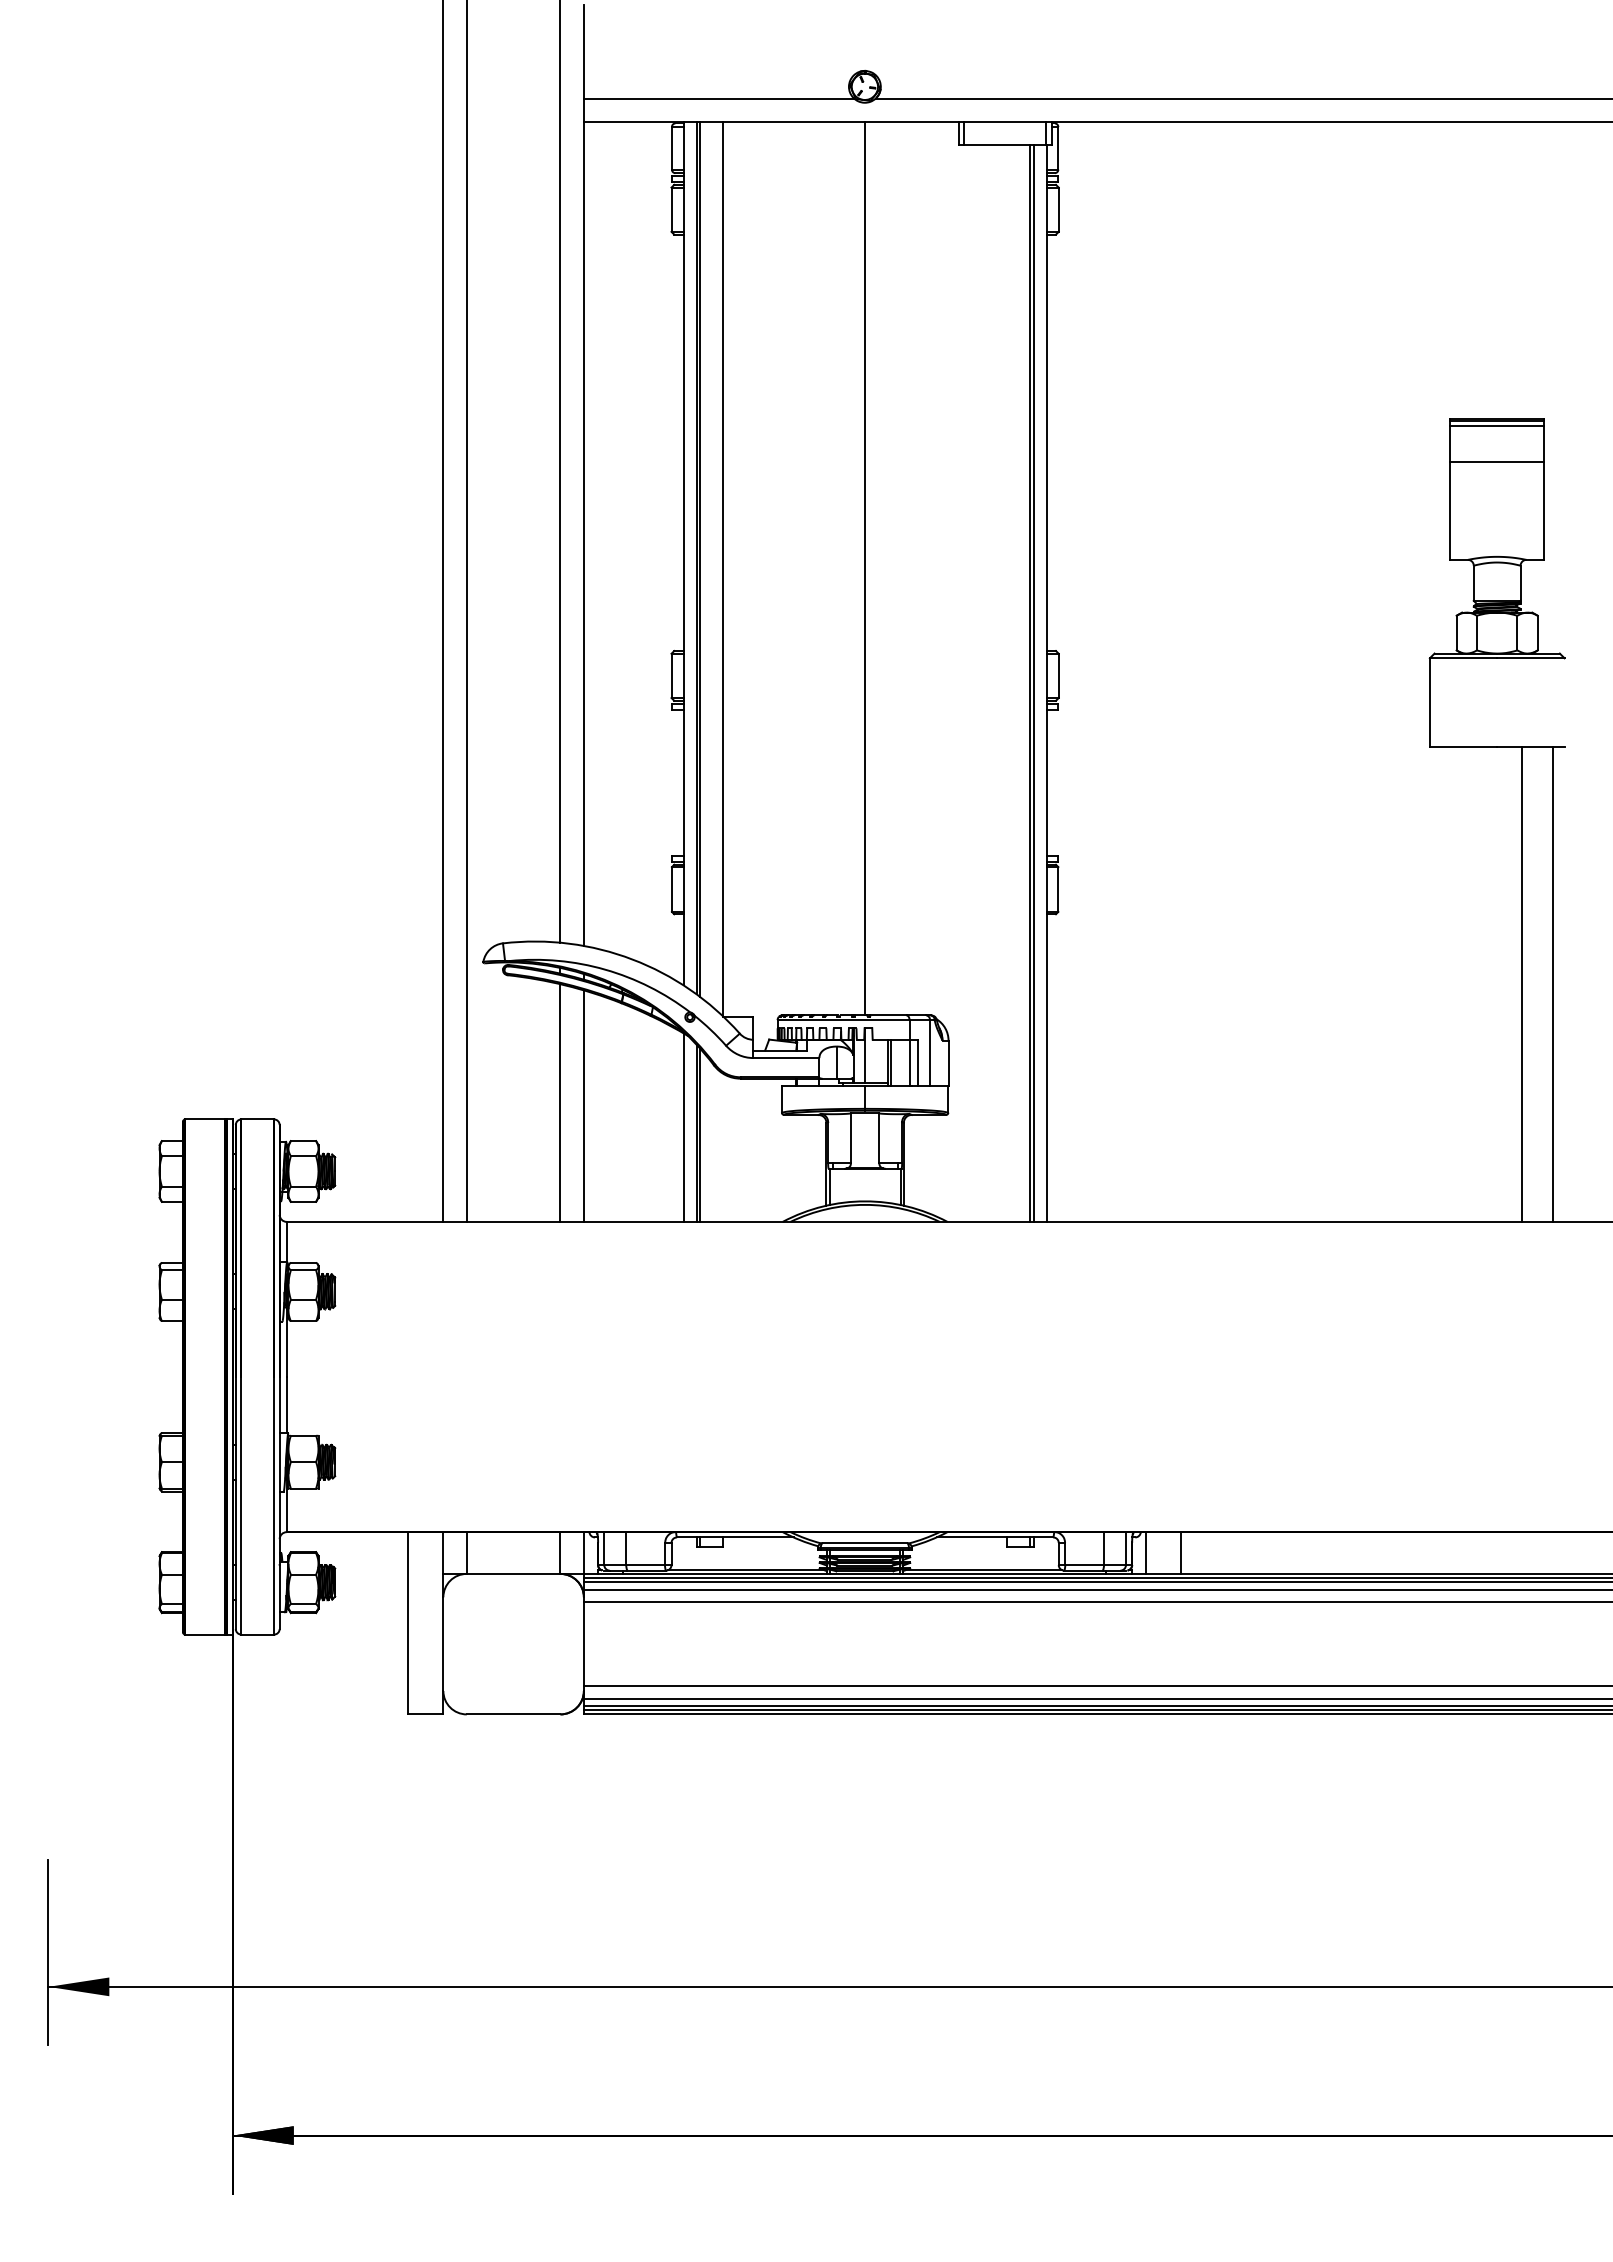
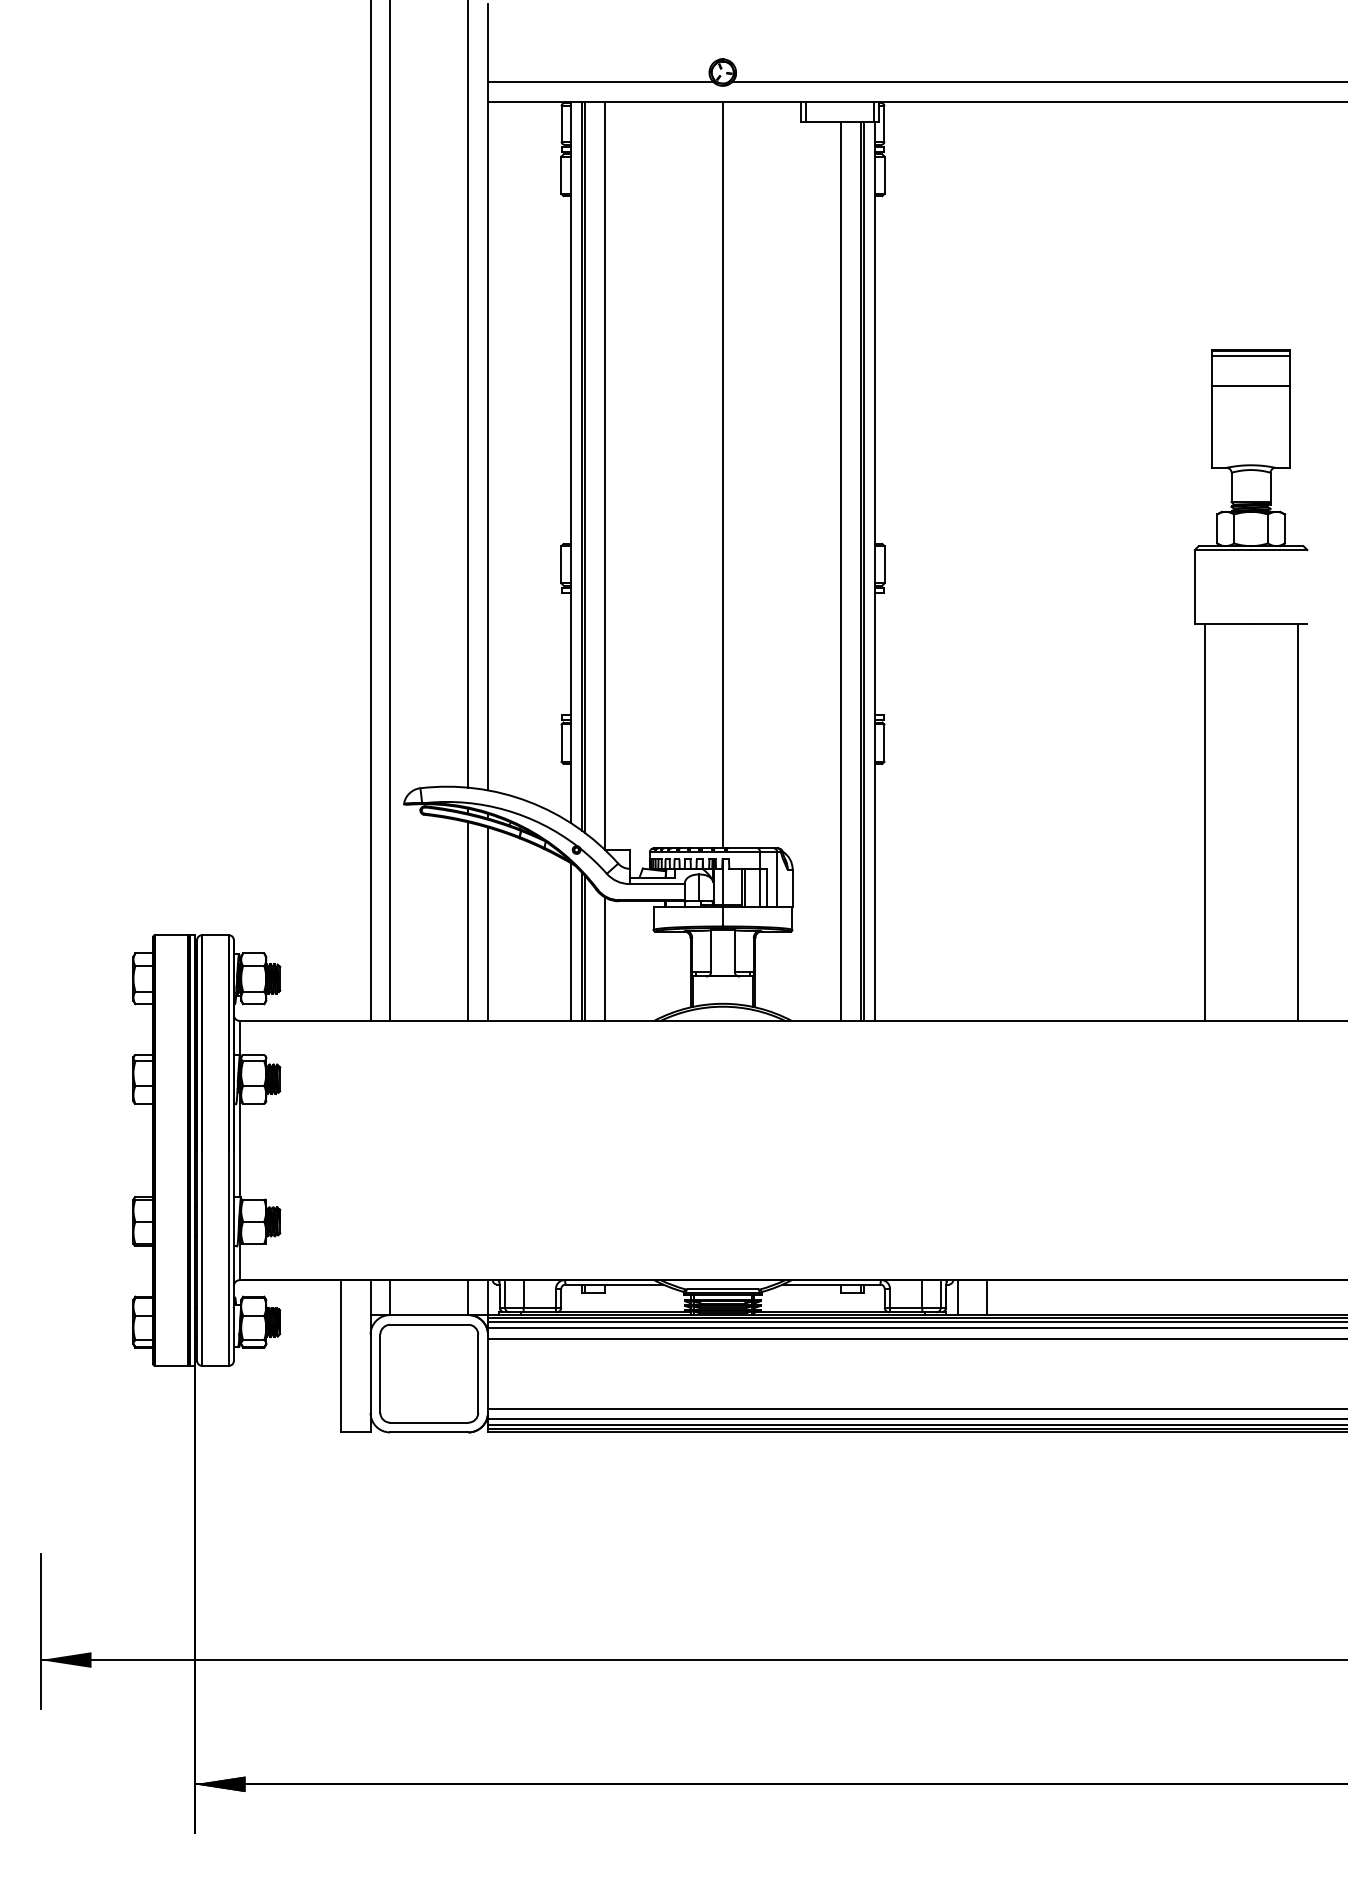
line: (1006, 683) -> (841, 571), added
line: (1521, 984) -> (1204, 822), moved
line: (723, 1147) -> (604, 958), added
part: (513, 1643) -> (429, 1373), added

